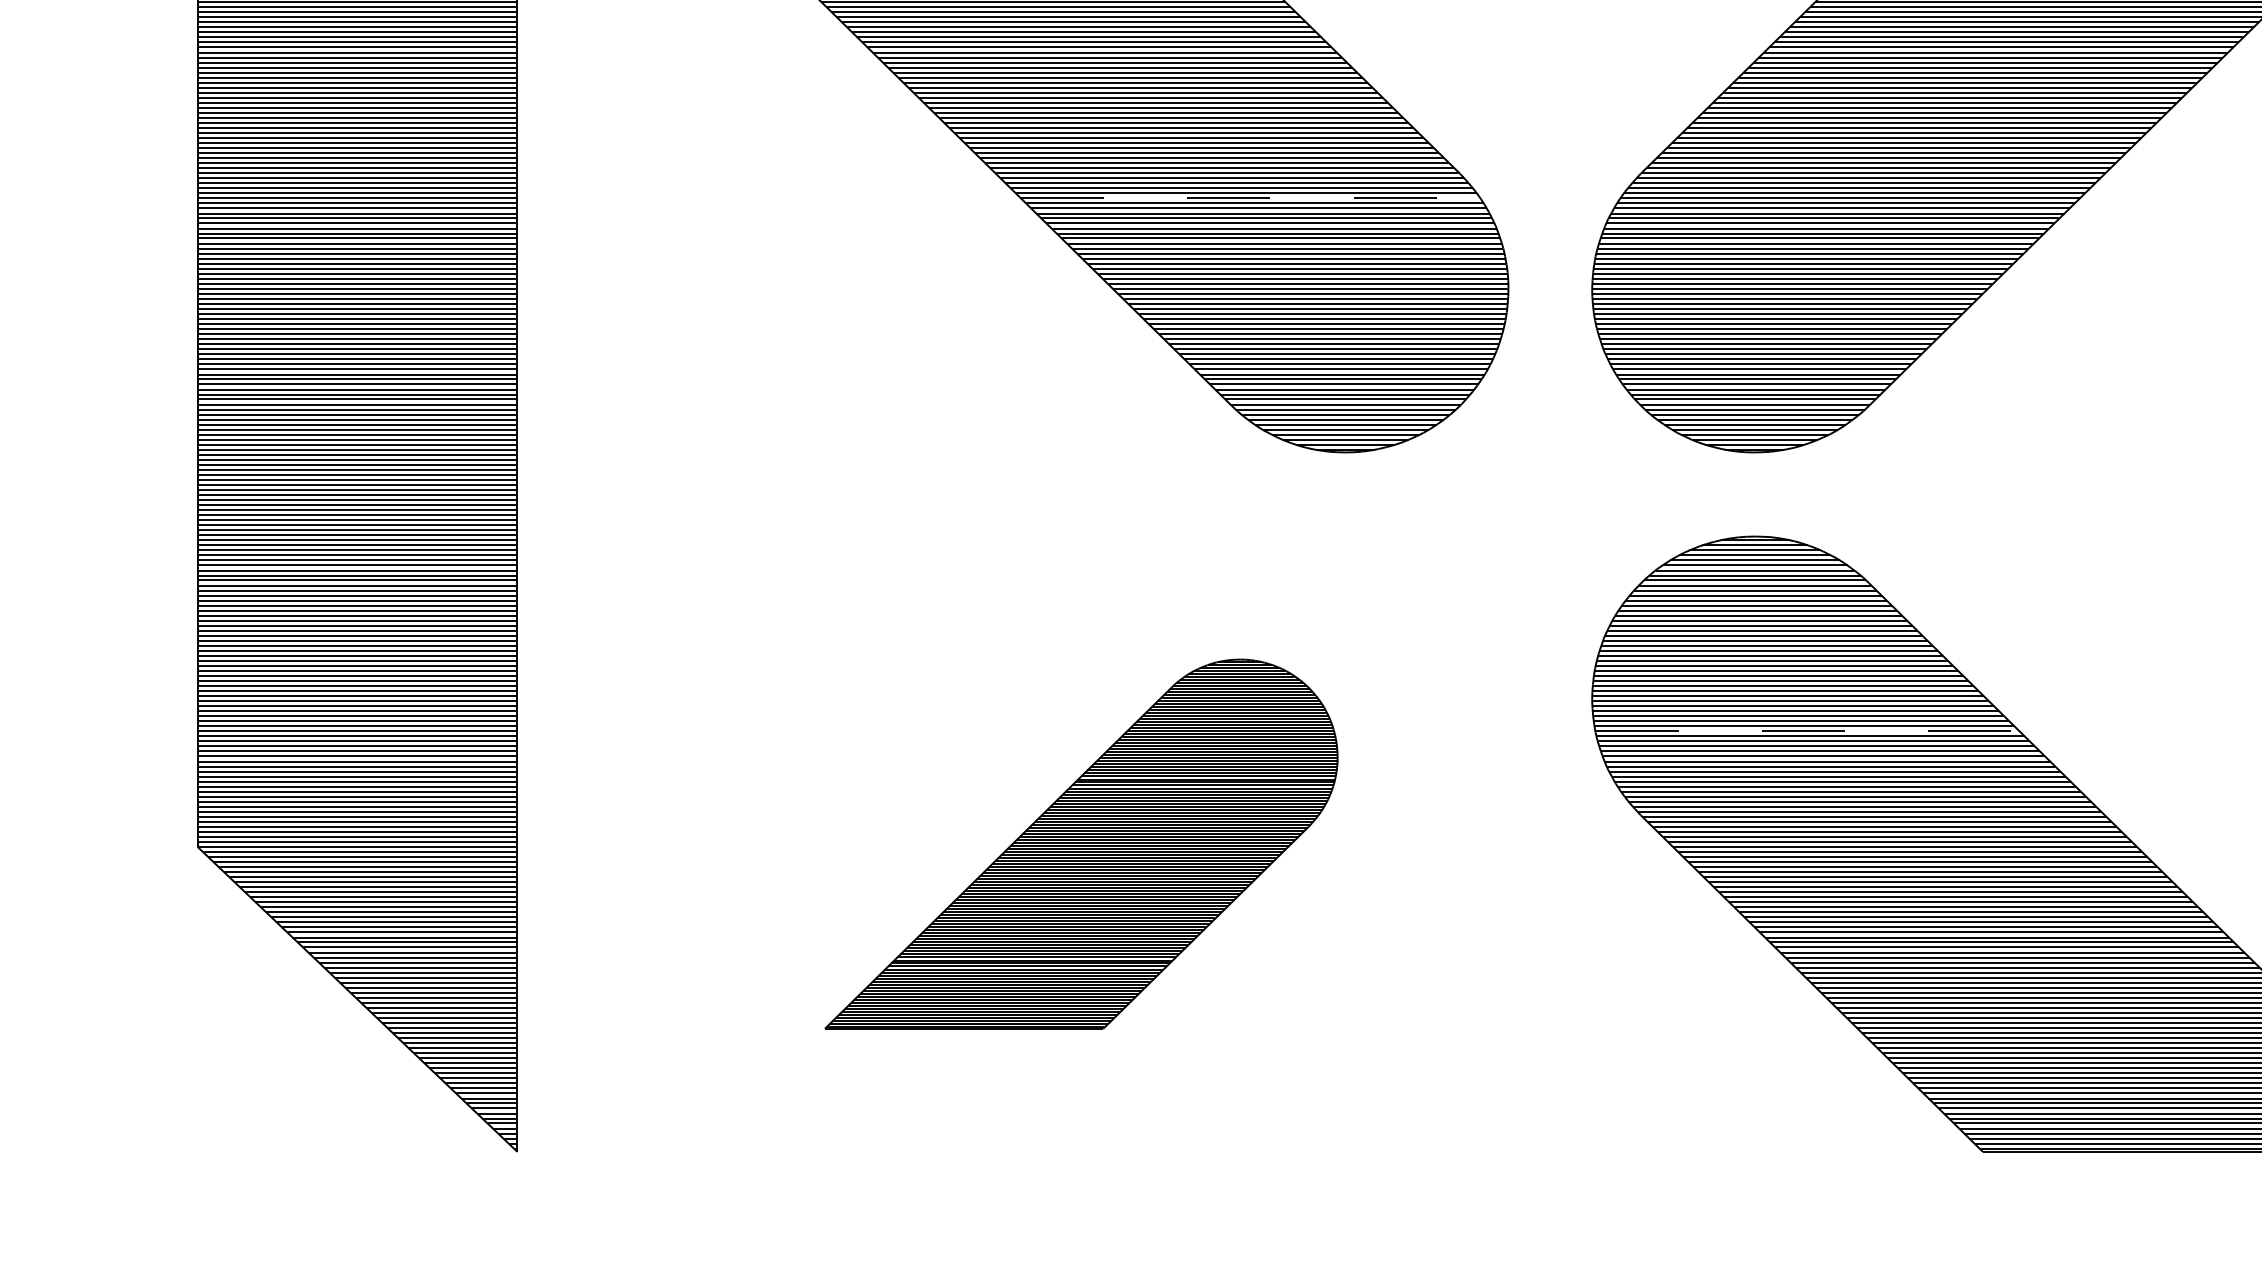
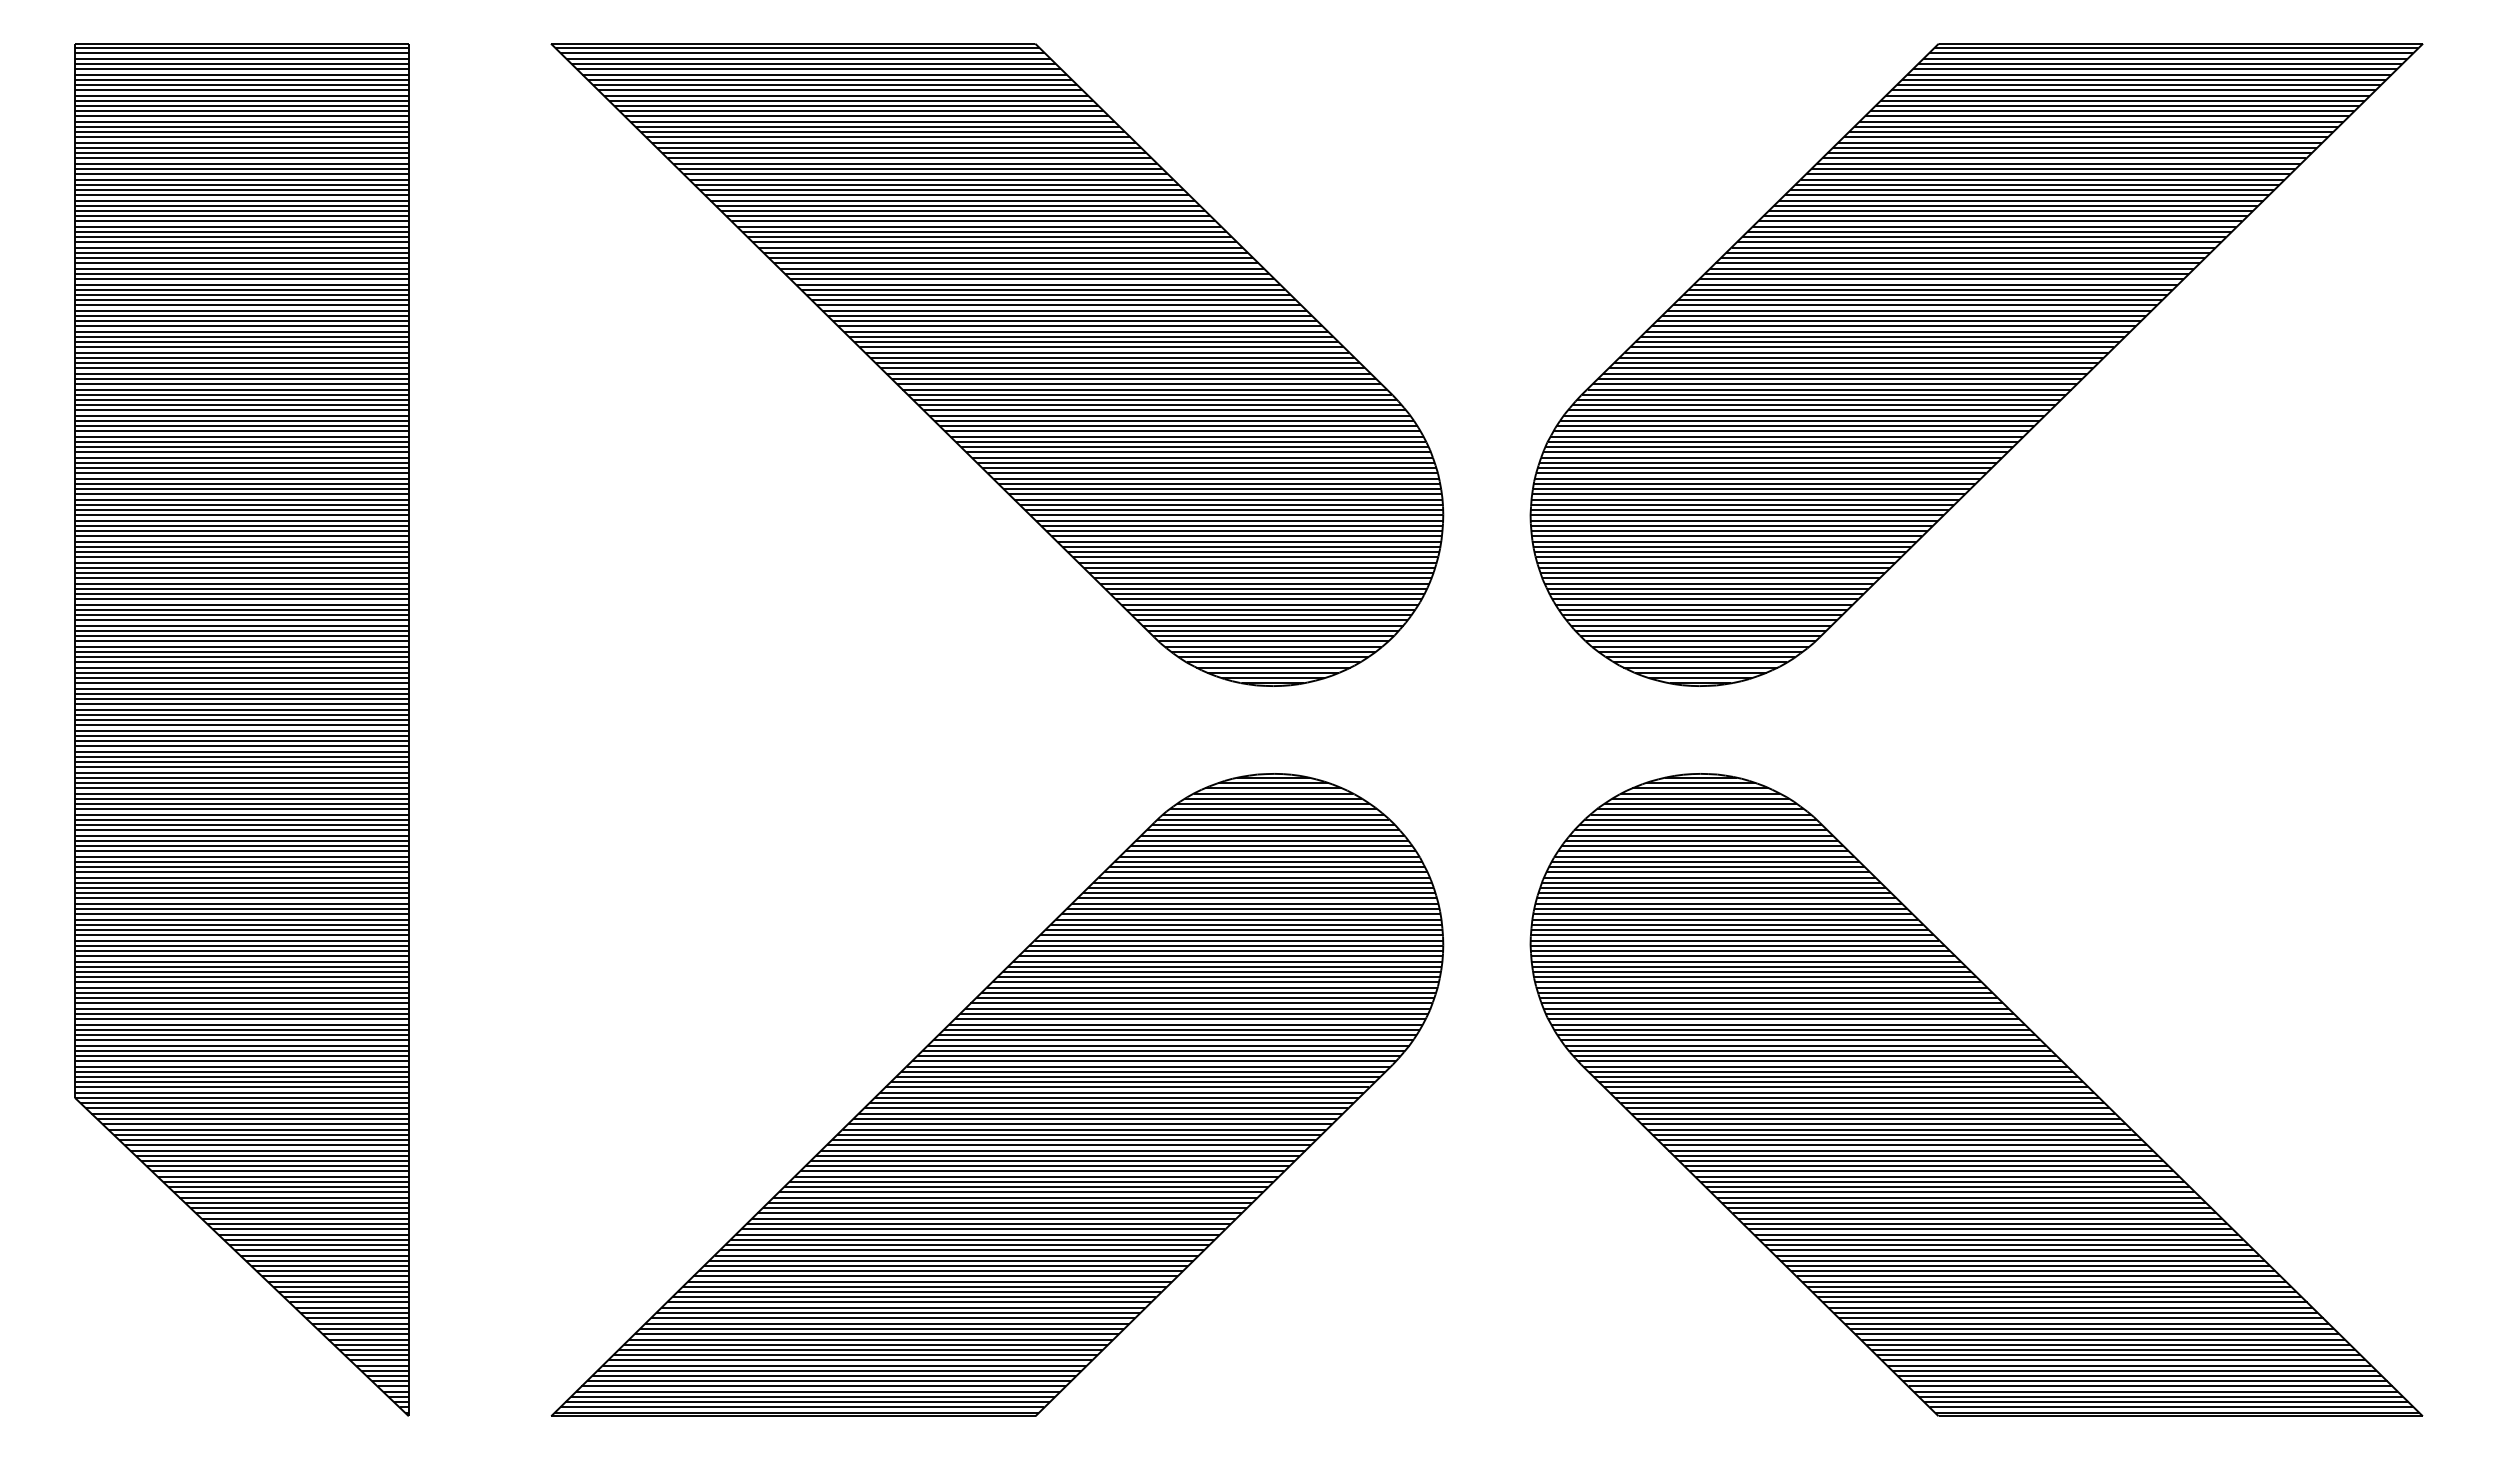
line: (1250, 198) -> (1174, 420), dashed -> solid
line: (1808, 731) -> (1756, 977), dashed -> solid
part: (1081, 843) -> (997, 1094), size x1.67

